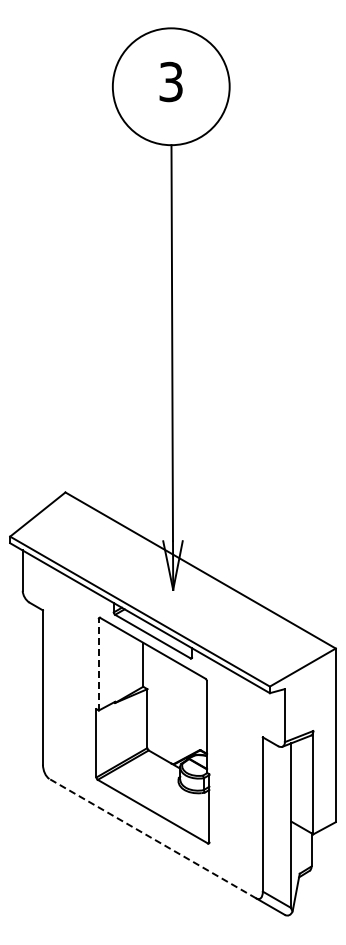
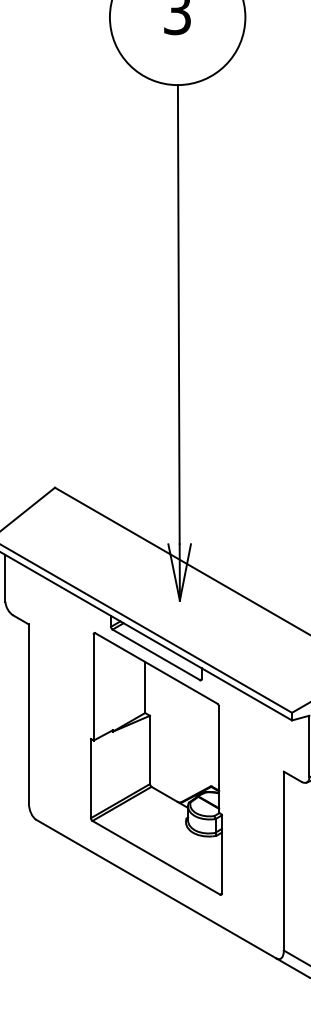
line: (98, 664) -> (93, 687), dashed -> solid
line: (152, 838) -> (155, 888), dashed -> solid

